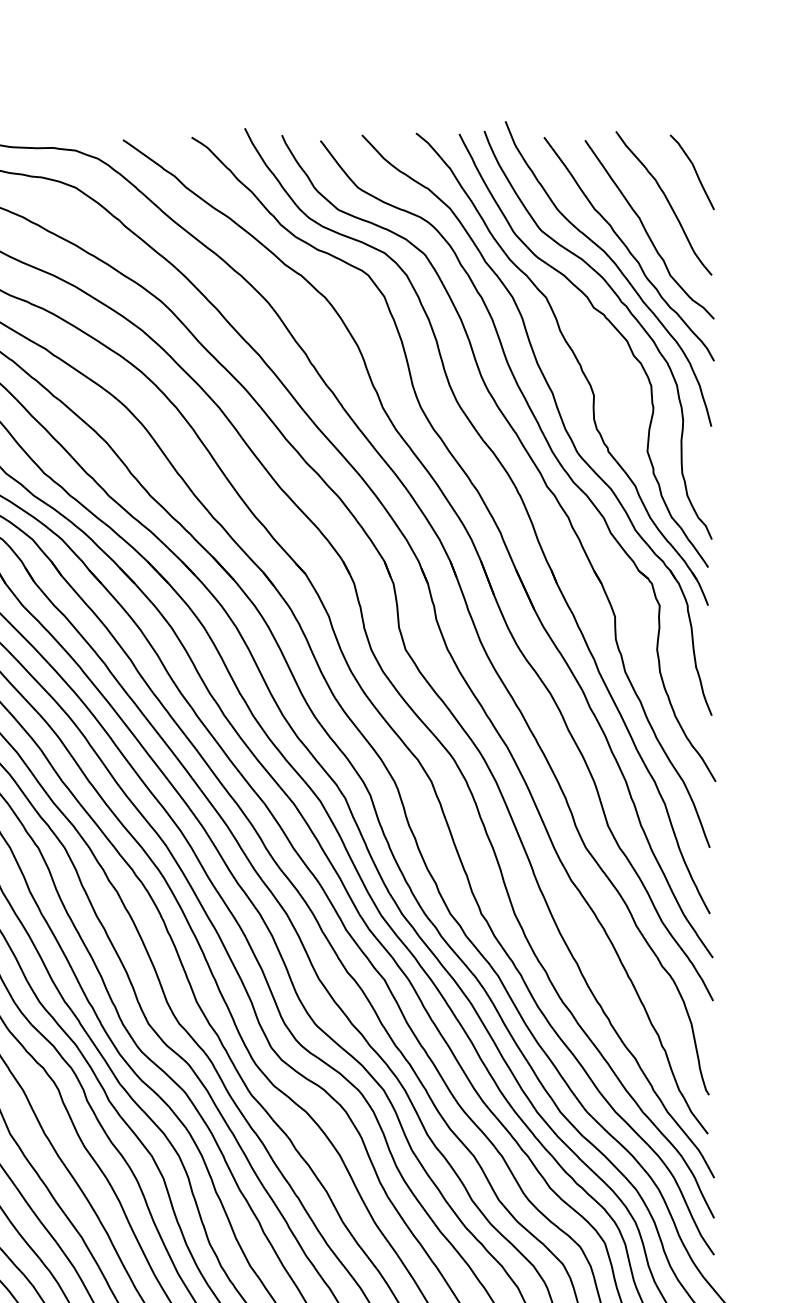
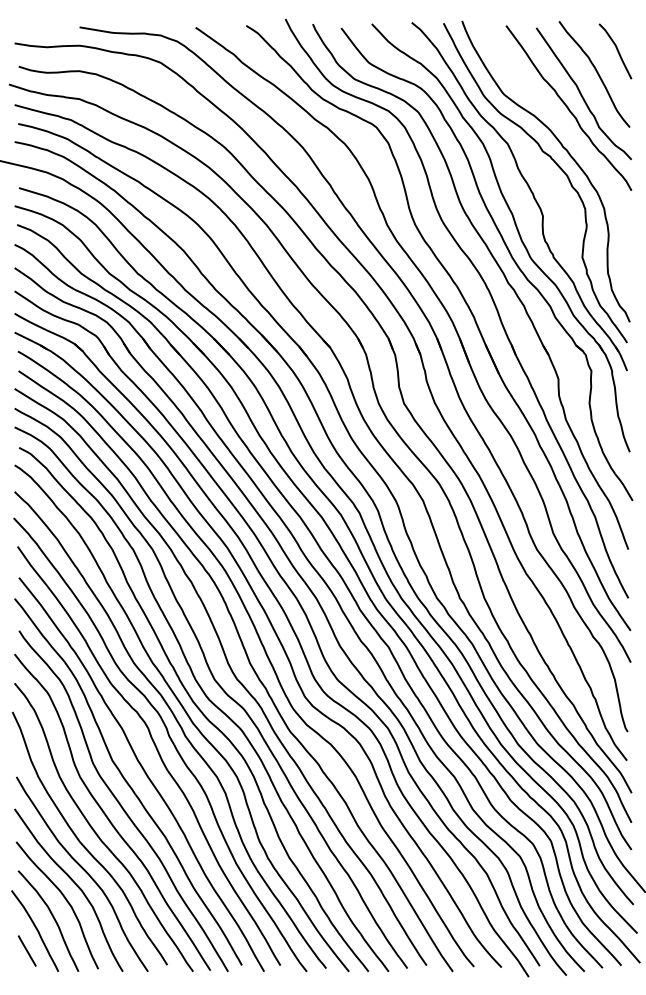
curve: (615, 265) -> (558, 120), removed

